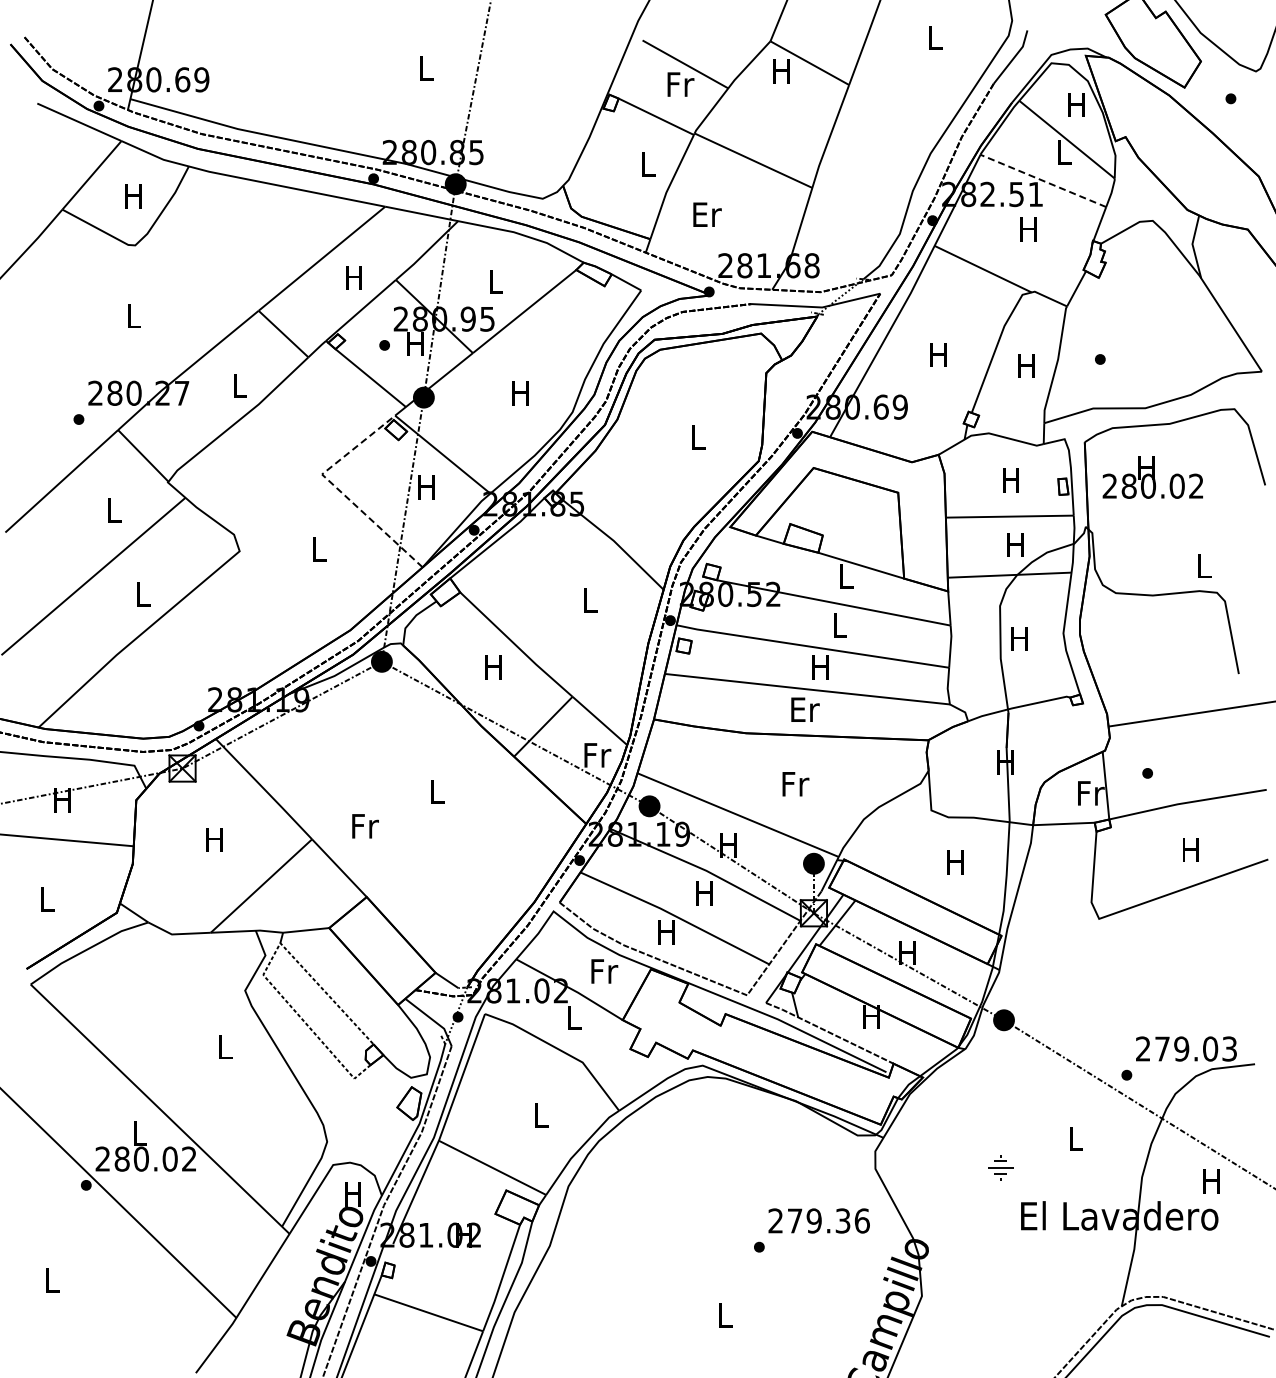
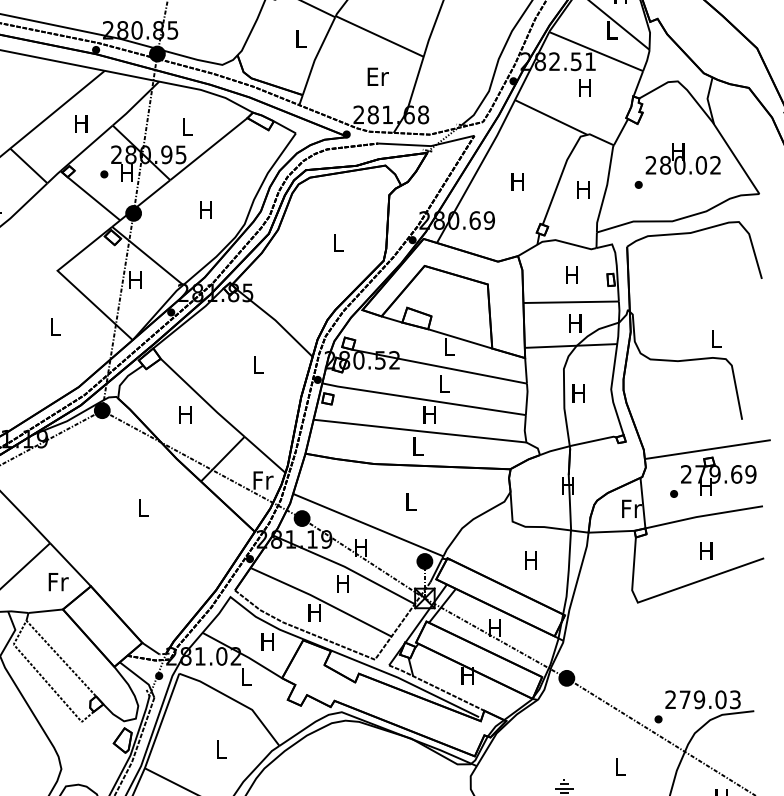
line: (1042, 180) -> (595, 51), dashed -> solid
text: (707, 214) -> (378, 76), moved
text: (1152, 477) -> (682, 158), moved
line: (337, 488) -> (69, 281), dashed -> solid
text: (805, 709) -> (418, 446), Er -> L
part: (1207, 749) -> (718, 476), added
text: (795, 784) -> (411, 502), Fr -> L
text: (365, 826) -> (58, 582), moved
text: (604, 971) -> (268, 641), Fr -> H

